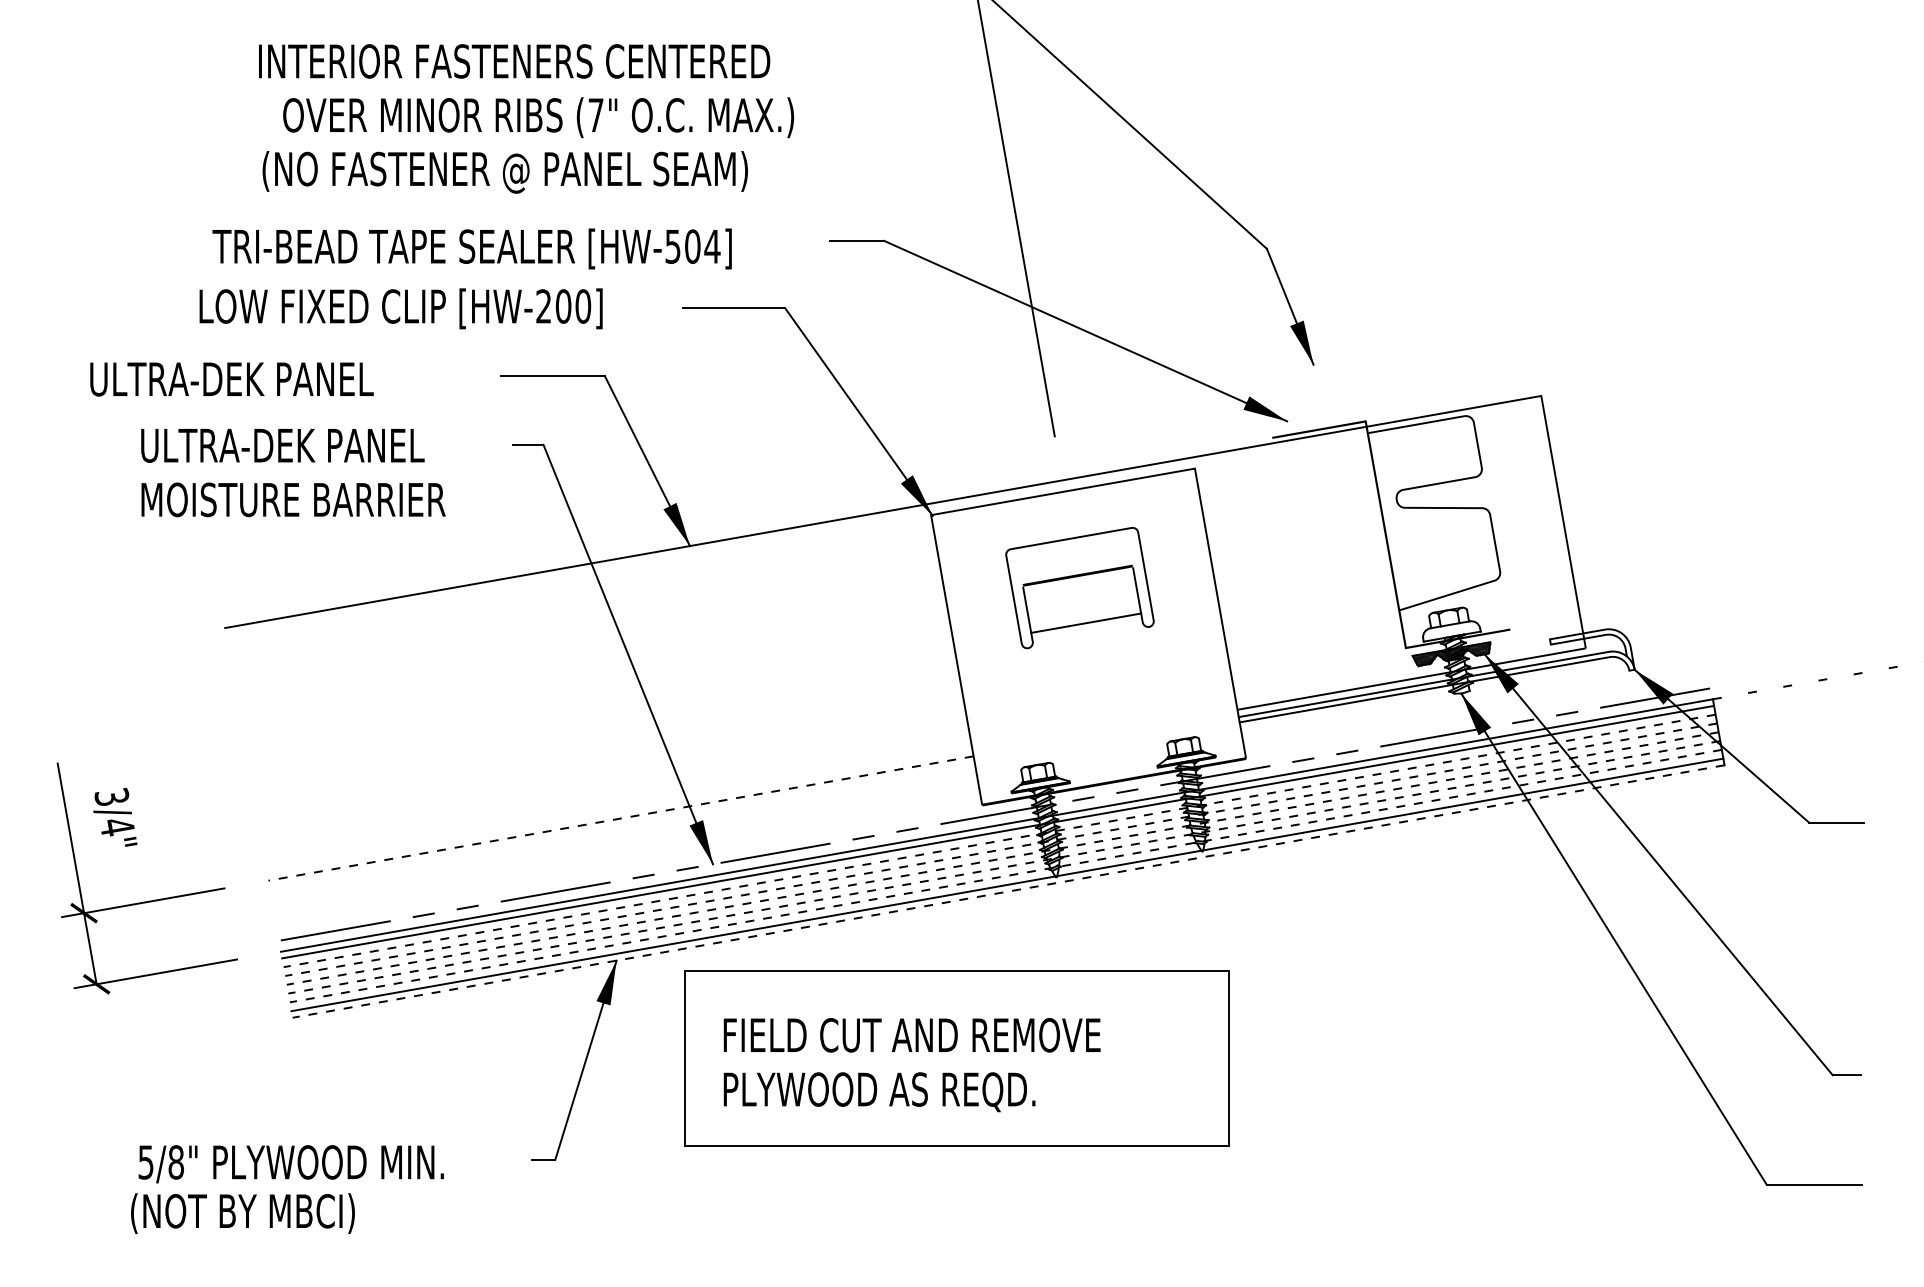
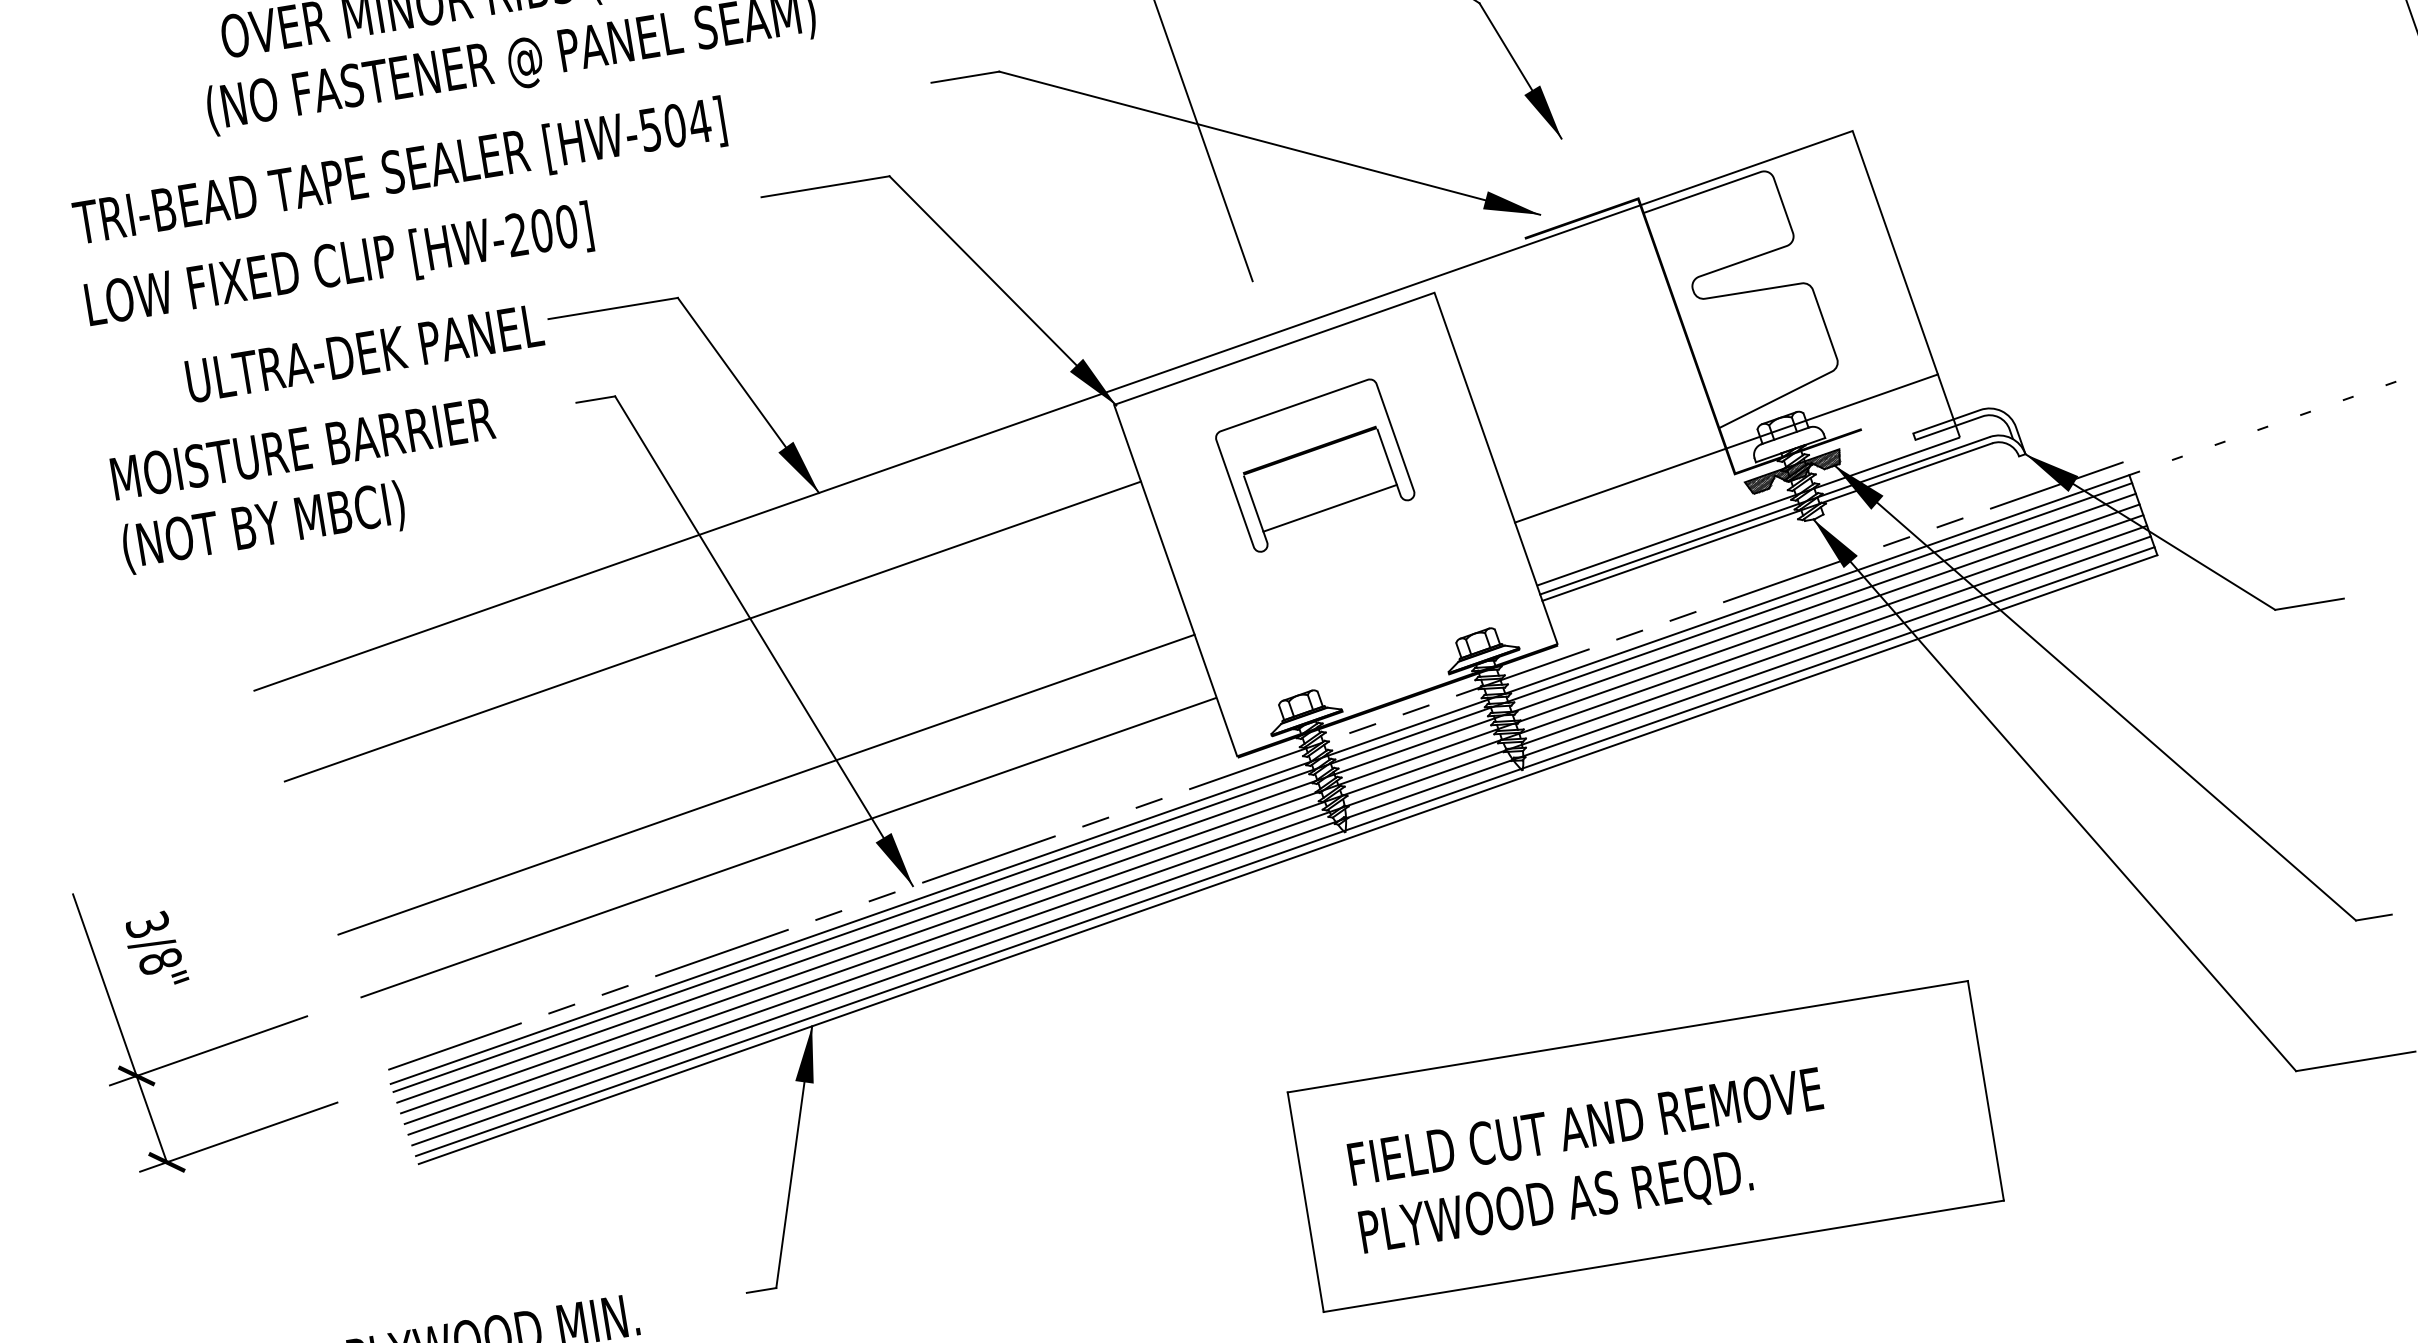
text: (471, 248) -> (398, 173), moved
text: (400, 308) -> (338, 266), moved
text: (231, 379) -> (364, 353), moved
text: (293, 445) -> (302, 448), ULTRA-DEK PANEL -> MOISTURE BARRIER
text: (293, 501) -> (314, 518), MOISTURE BARRIER -> (NOT BY MBCI)
line: (1402, 626) -> (1726, 447), added
line: (589, 640) -> (712, 631), added
line: (611, 766) -> (766, 784), added
line: (620, 818) -> (787, 847), dashed -> solid
text: (117, 827) -> (160, 962), 3/4" -> 3/8"
line: (999, 841) -> (1266, 798), dashed -> solid
line: (1000, 849) -> (1269, 808), dashed -> solid
line: (1002, 858) -> (1273, 819), dashed -> solid
line: (1003, 867) -> (1276, 830), dashed -> solid
line: (1005, 876) -> (1281, 841), dashed -> solid
line: (1008, 891) -> (1287, 859), dashed -> solid
part: (956, 1058) -> (1645, 1146), moved

